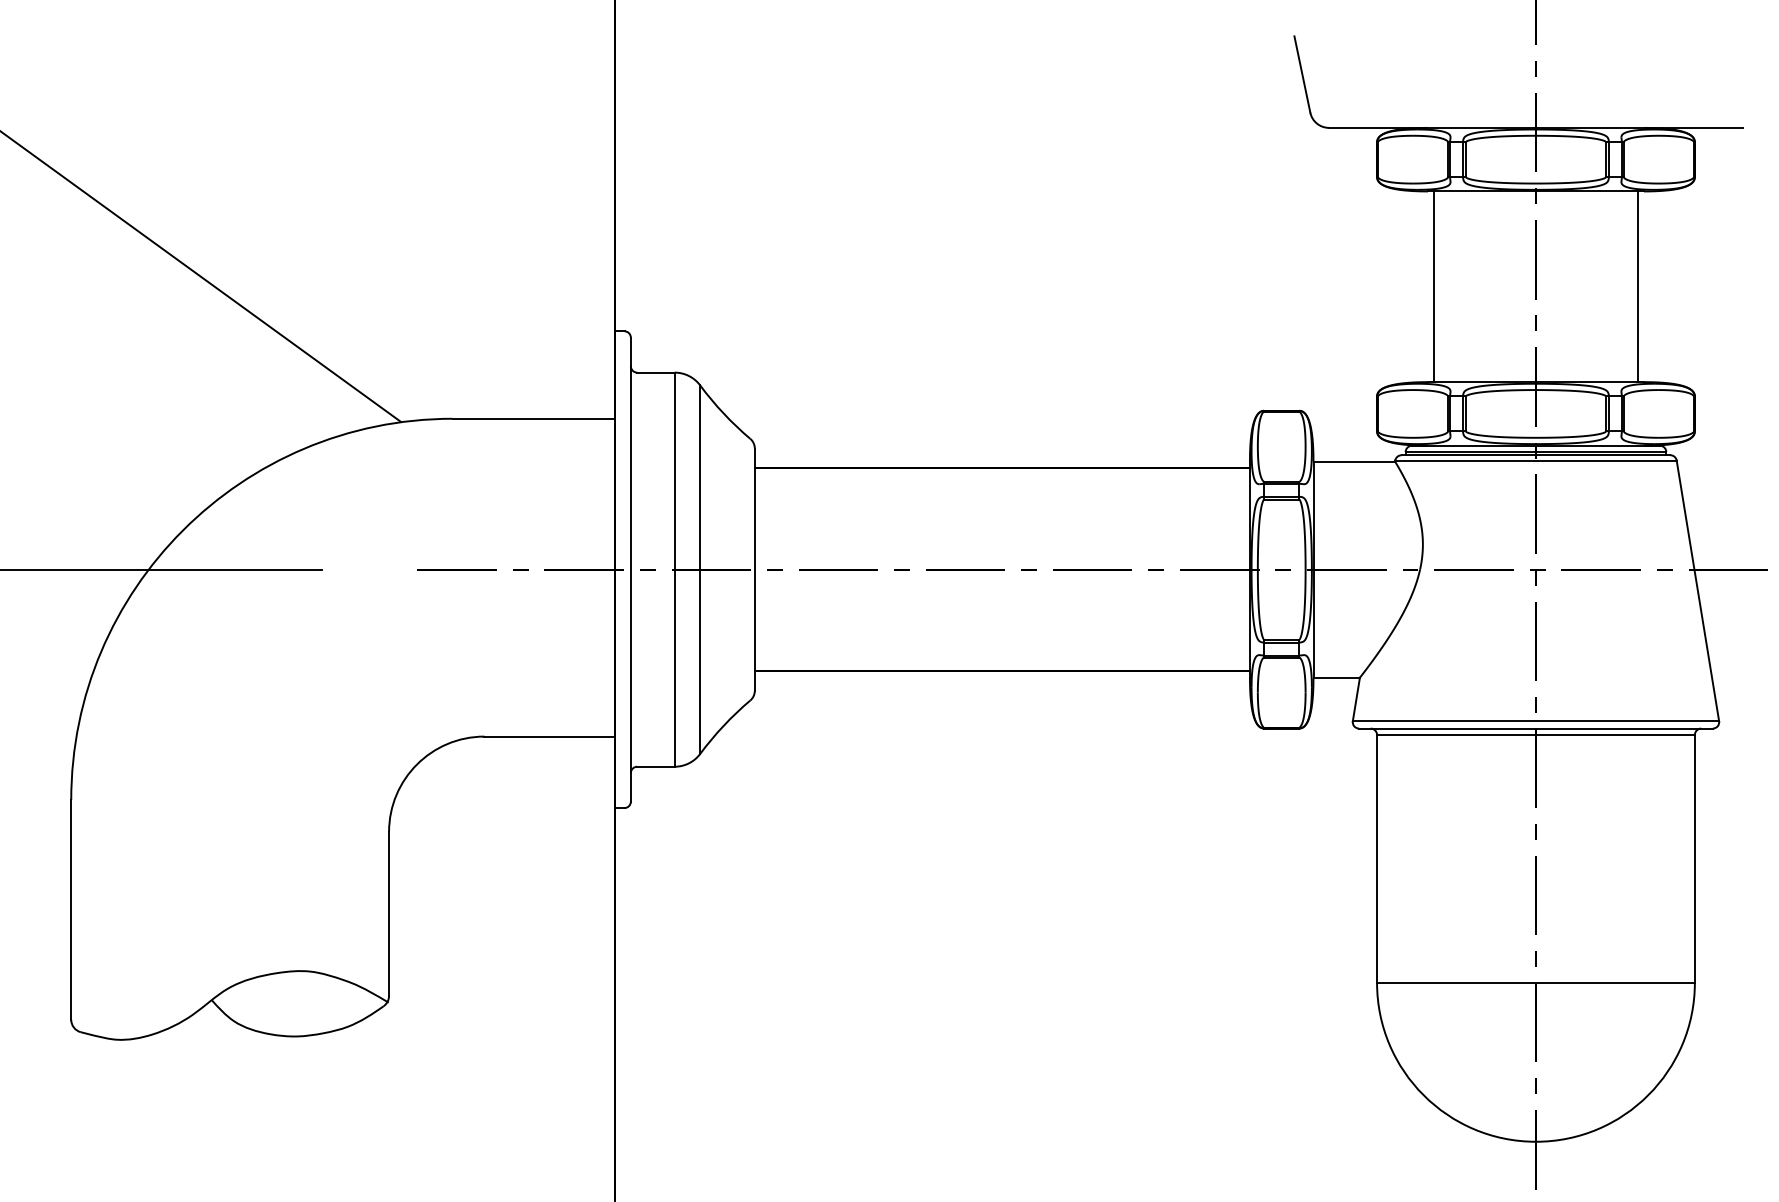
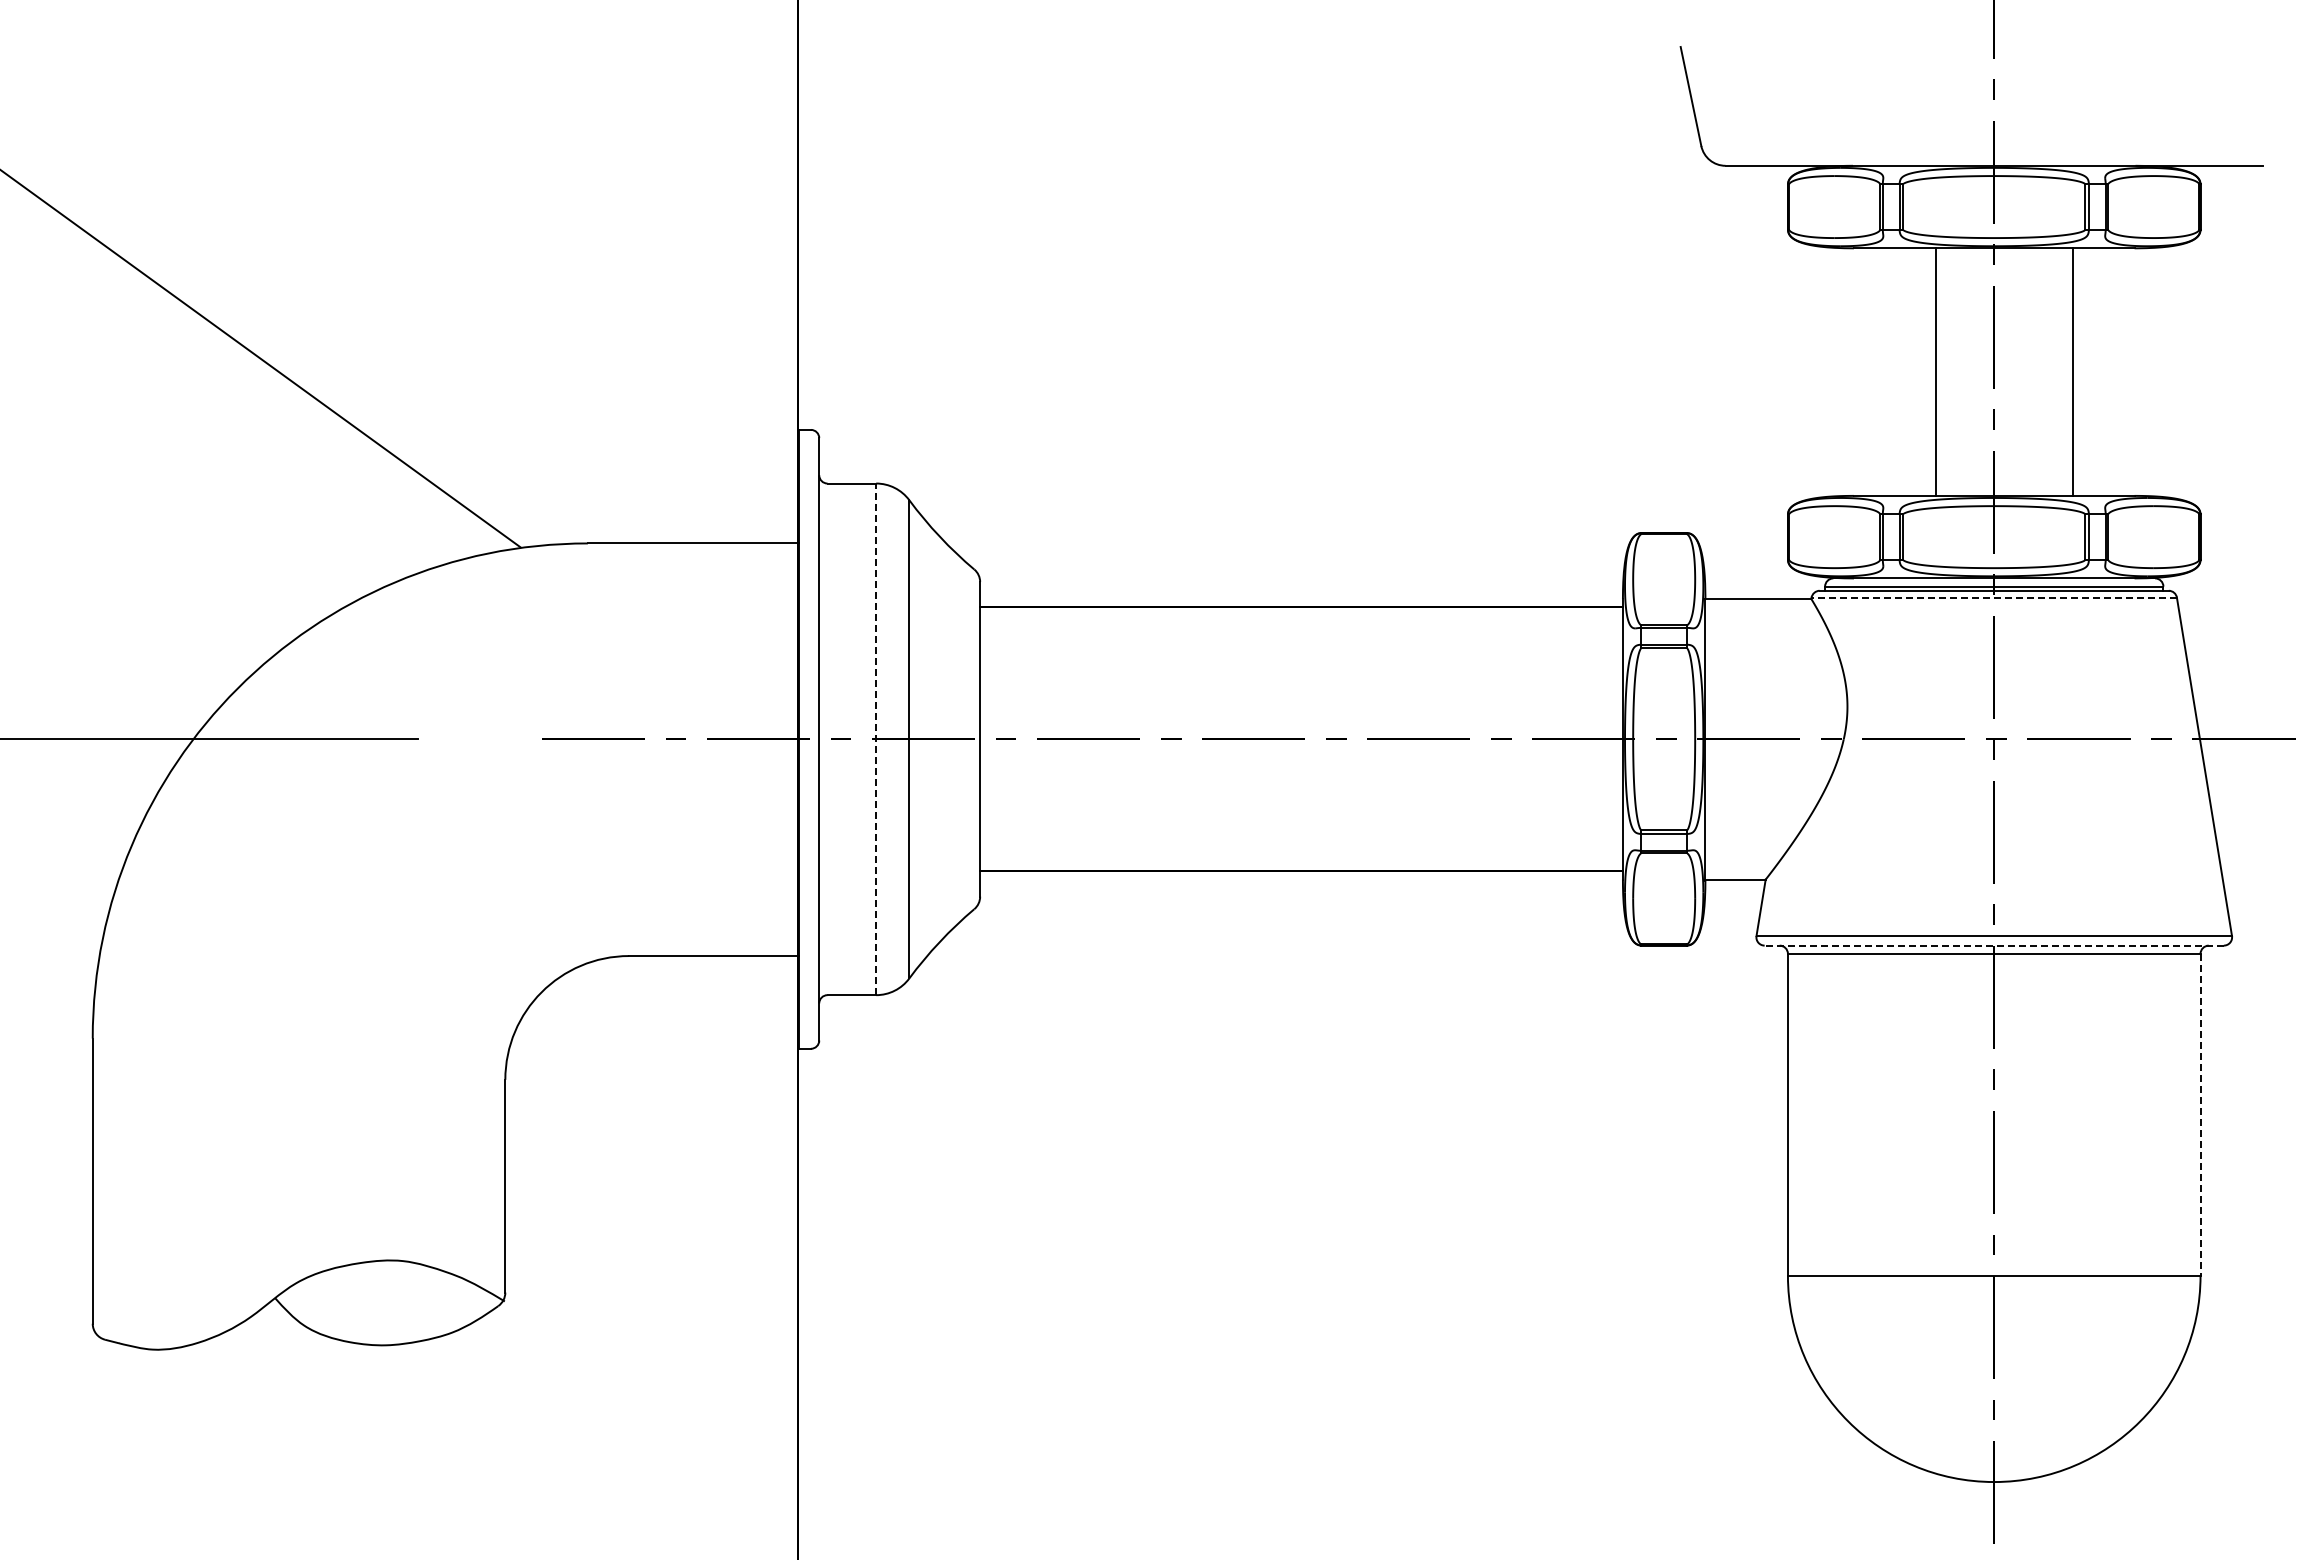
line: (1434, 286) -> (1936, 371), moved
line: (1637, 286) -> (2073, 371), moved
line: (1536, 460) -> (1994, 597), solid -> dashed
line: (674, 569) -> (876, 739), solid -> dashed
line: (1536, 728) -> (1994, 945), solid -> dashed
line: (1694, 858) -> (2200, 1114), solid -> dashed

